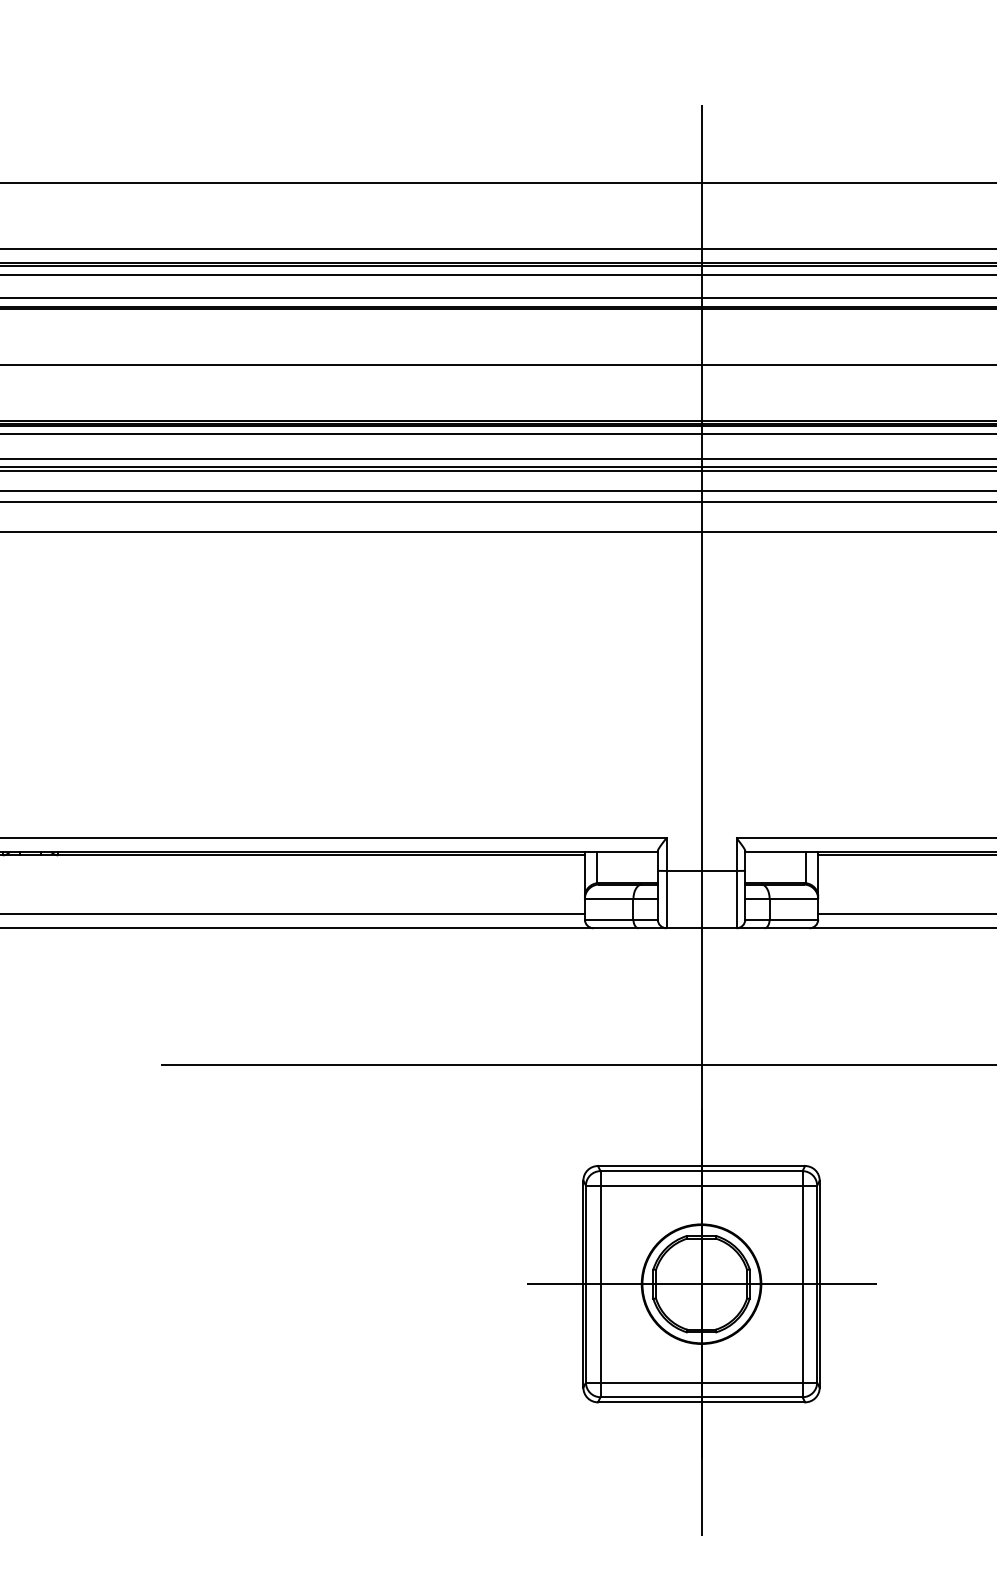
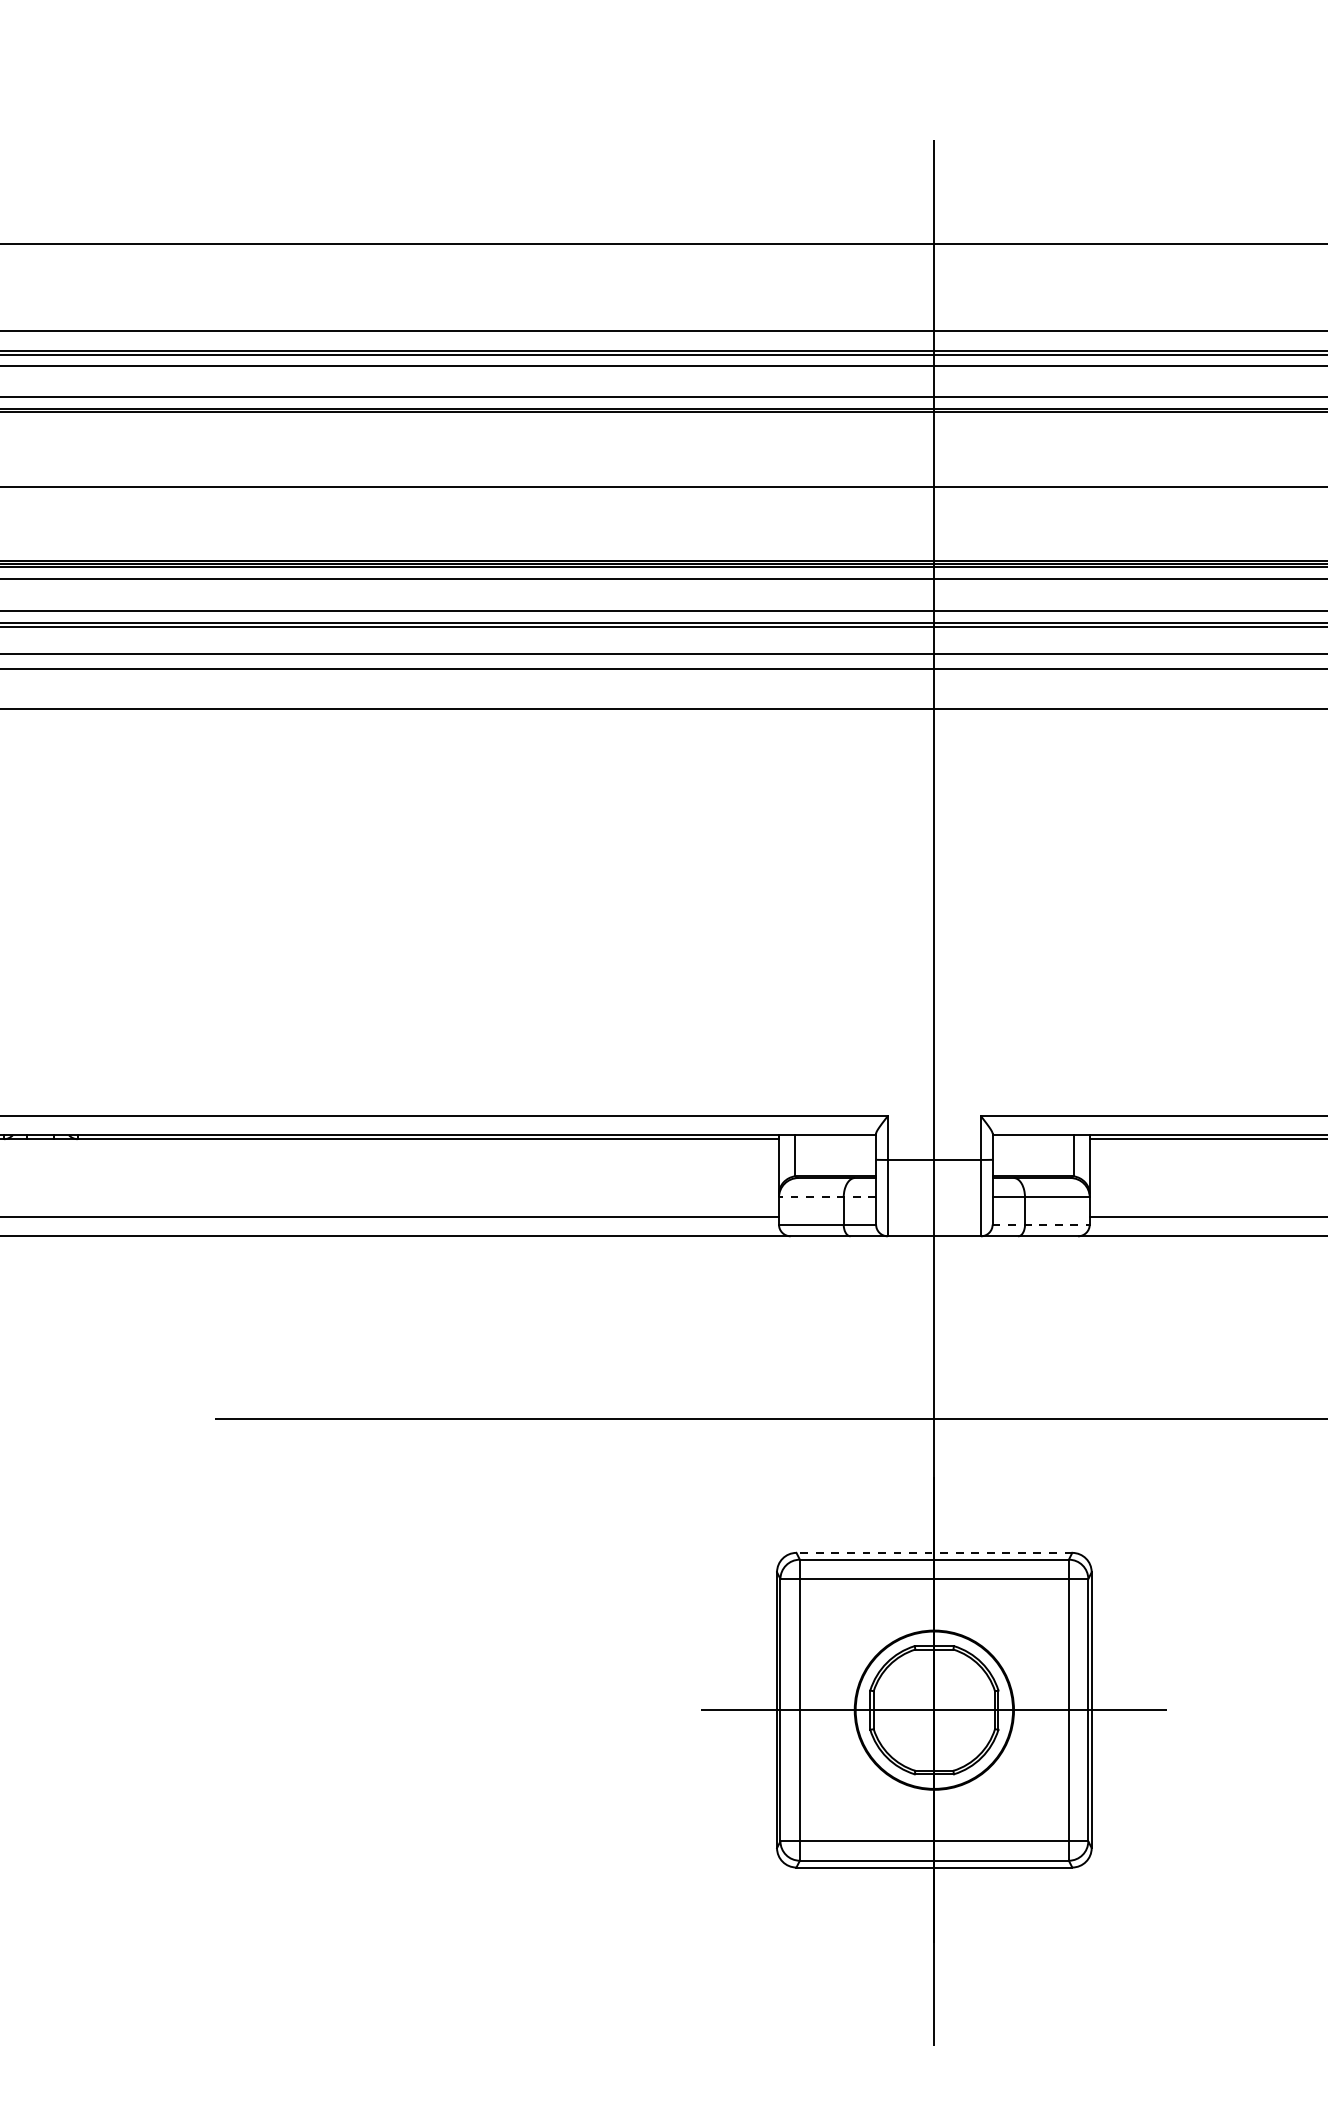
line: (621, 899) -> (827, 1197), solid -> dashed
line: (782, 919) -> (1041, 1224), solid -> dashed
line: (701, 1165) -> (934, 1552), solid -> dashed

